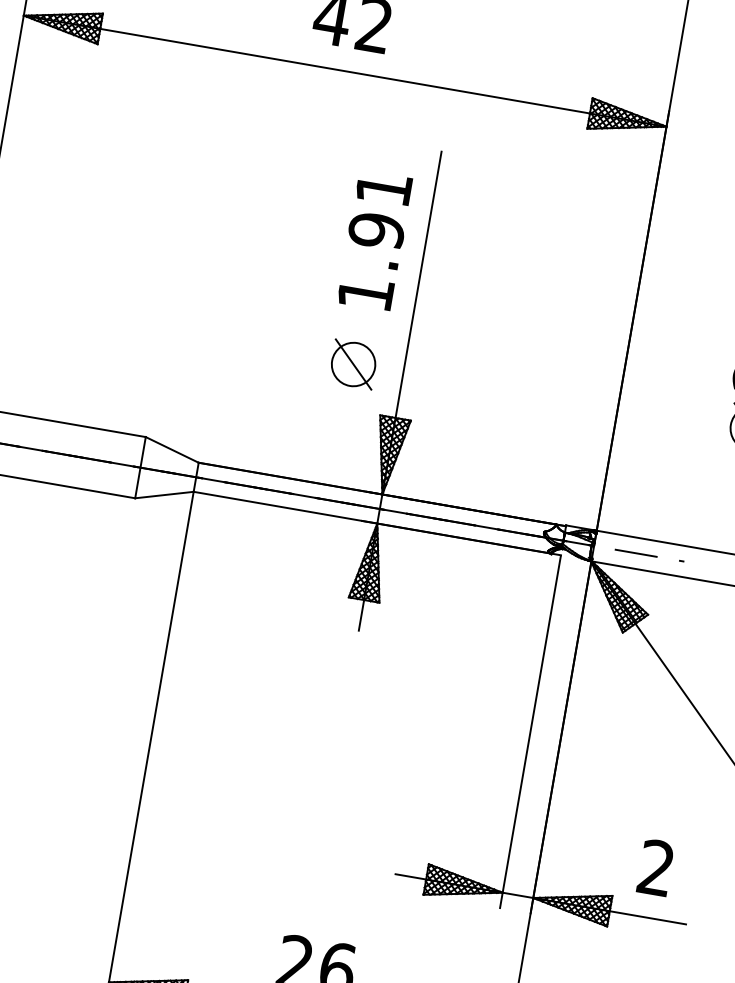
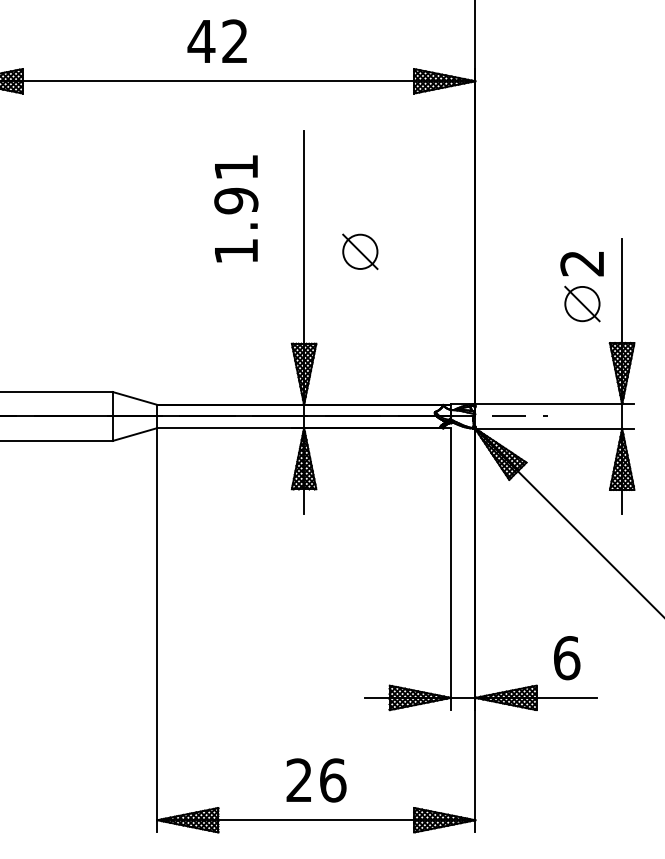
text: (375, 240) -> (236, 208), moved
part: (353, 364) -> (360, 251), moved
text: (657, 868) -> (567, 658), 2 -> 6

